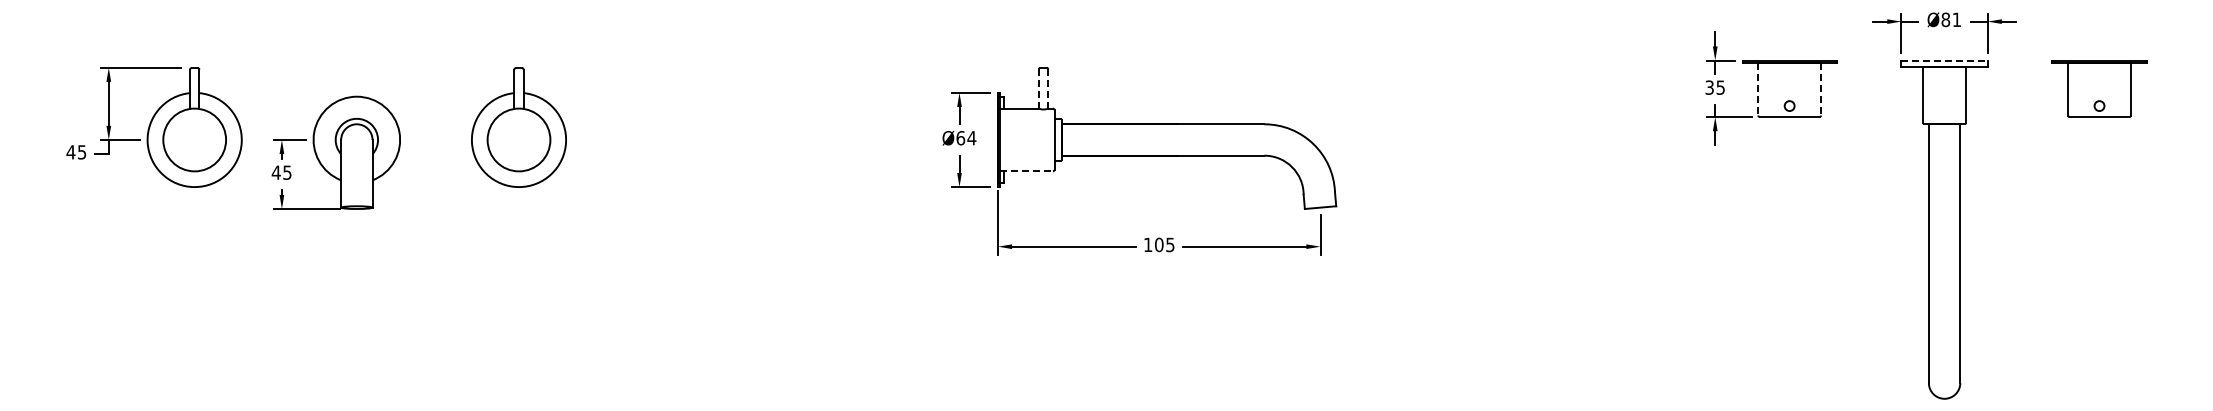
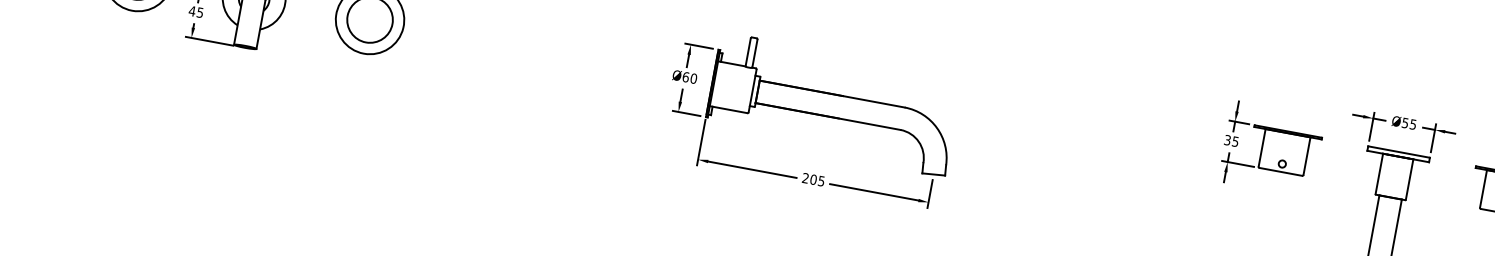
text: (1950, 19) -> (1408, 123), Ø81 -> Ø55
line: (1945, 60) -> (1399, 152), dashed -> solid
line: (1038, 88) -> (748, 52), dashed -> solid
line: (1048, 88) -> (755, 53), dashed -> solid
line: (1758, 89) -> (1262, 148), dashed -> solid
line: (1821, 89) -> (1307, 156), dashed -> solid
text: (971, 138) -> (693, 78), Ø64 -> Ø60
line: (1027, 171) -> (729, 109), dashed -> solid
text: (1148, 244) -> (805, 178), 105 -> 205

